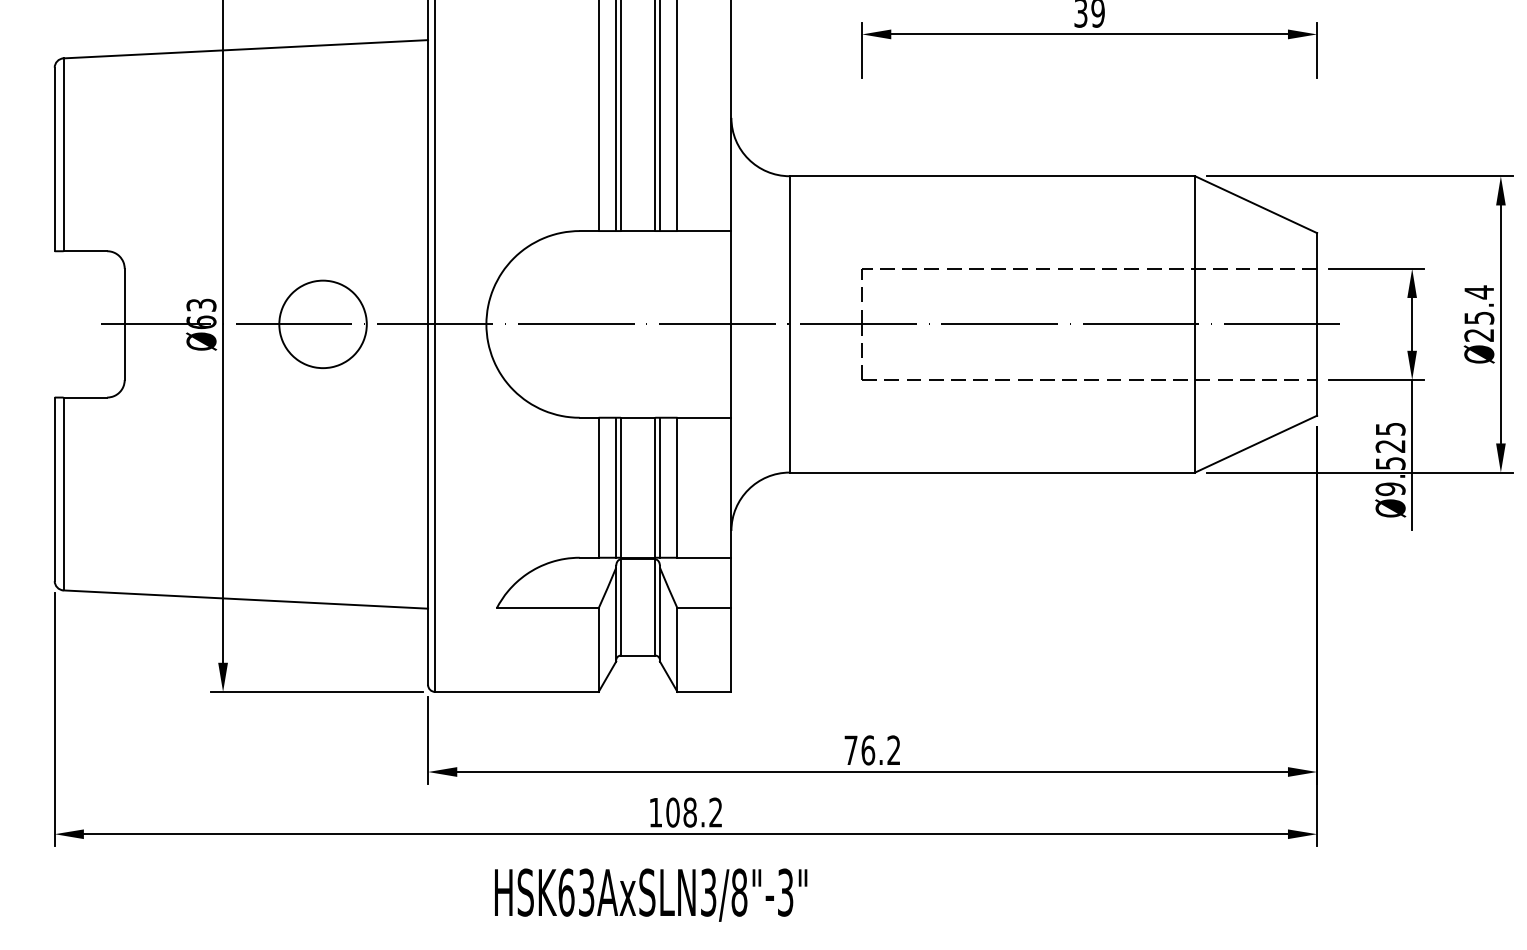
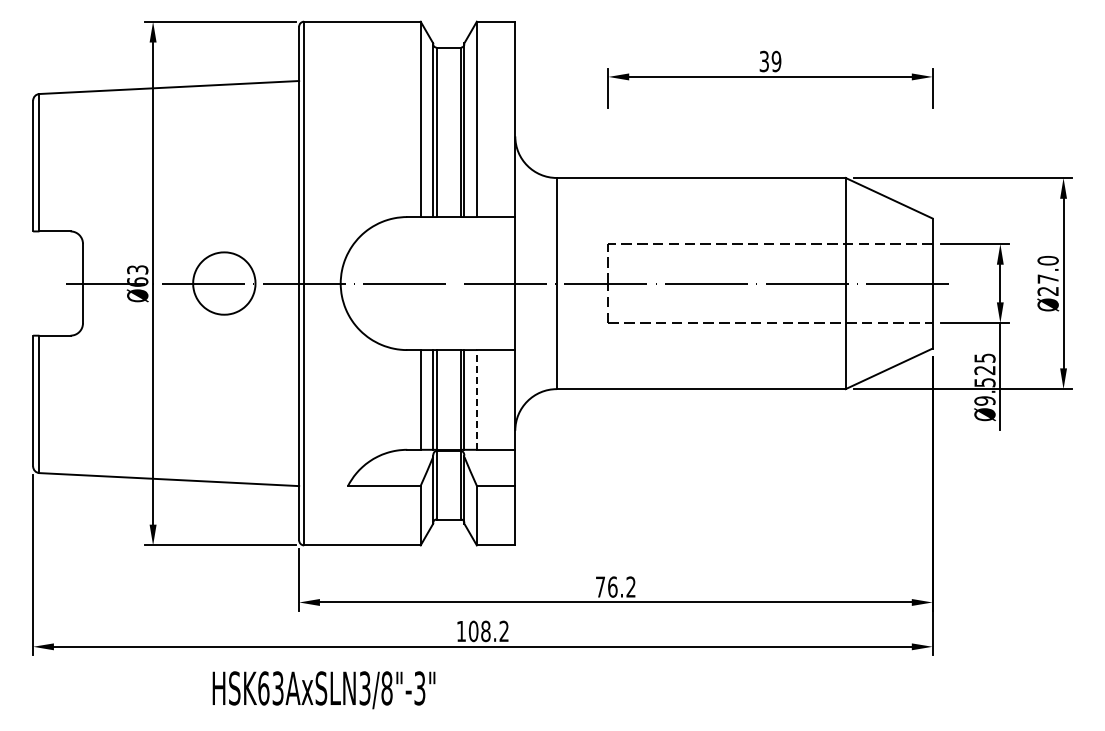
text: (1478, 304) -> (1047, 269), Ø25.4 -> Ø27.0
line: (676, 487) -> (476, 399), solid -> dashed
text: (650, 895) -> (323, 690), moved

